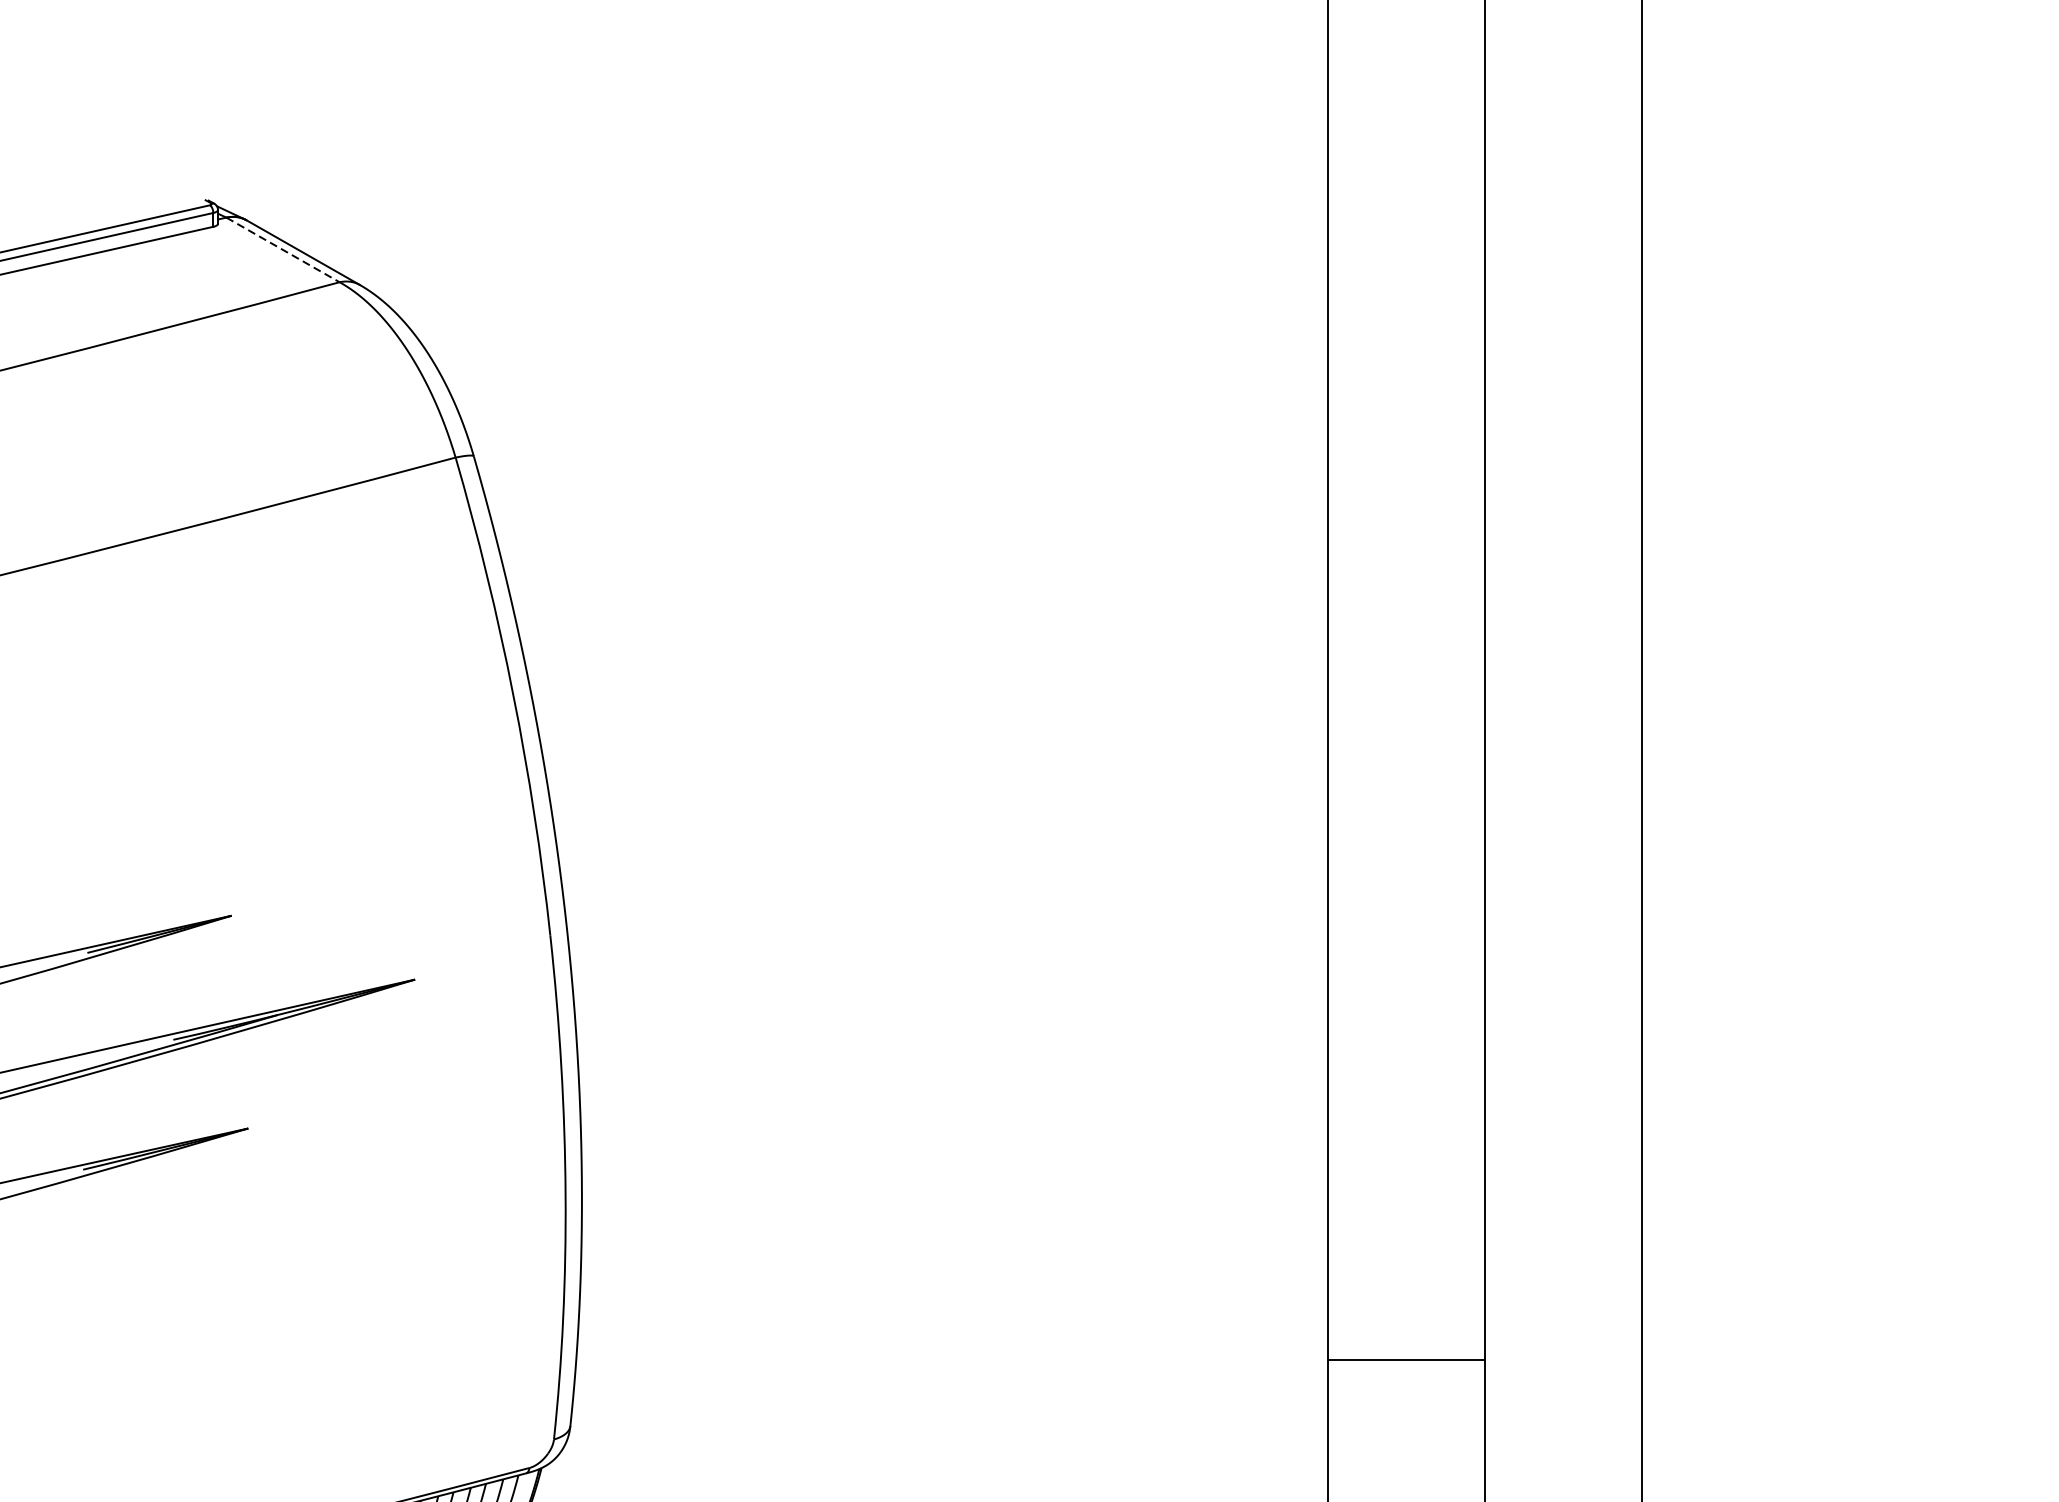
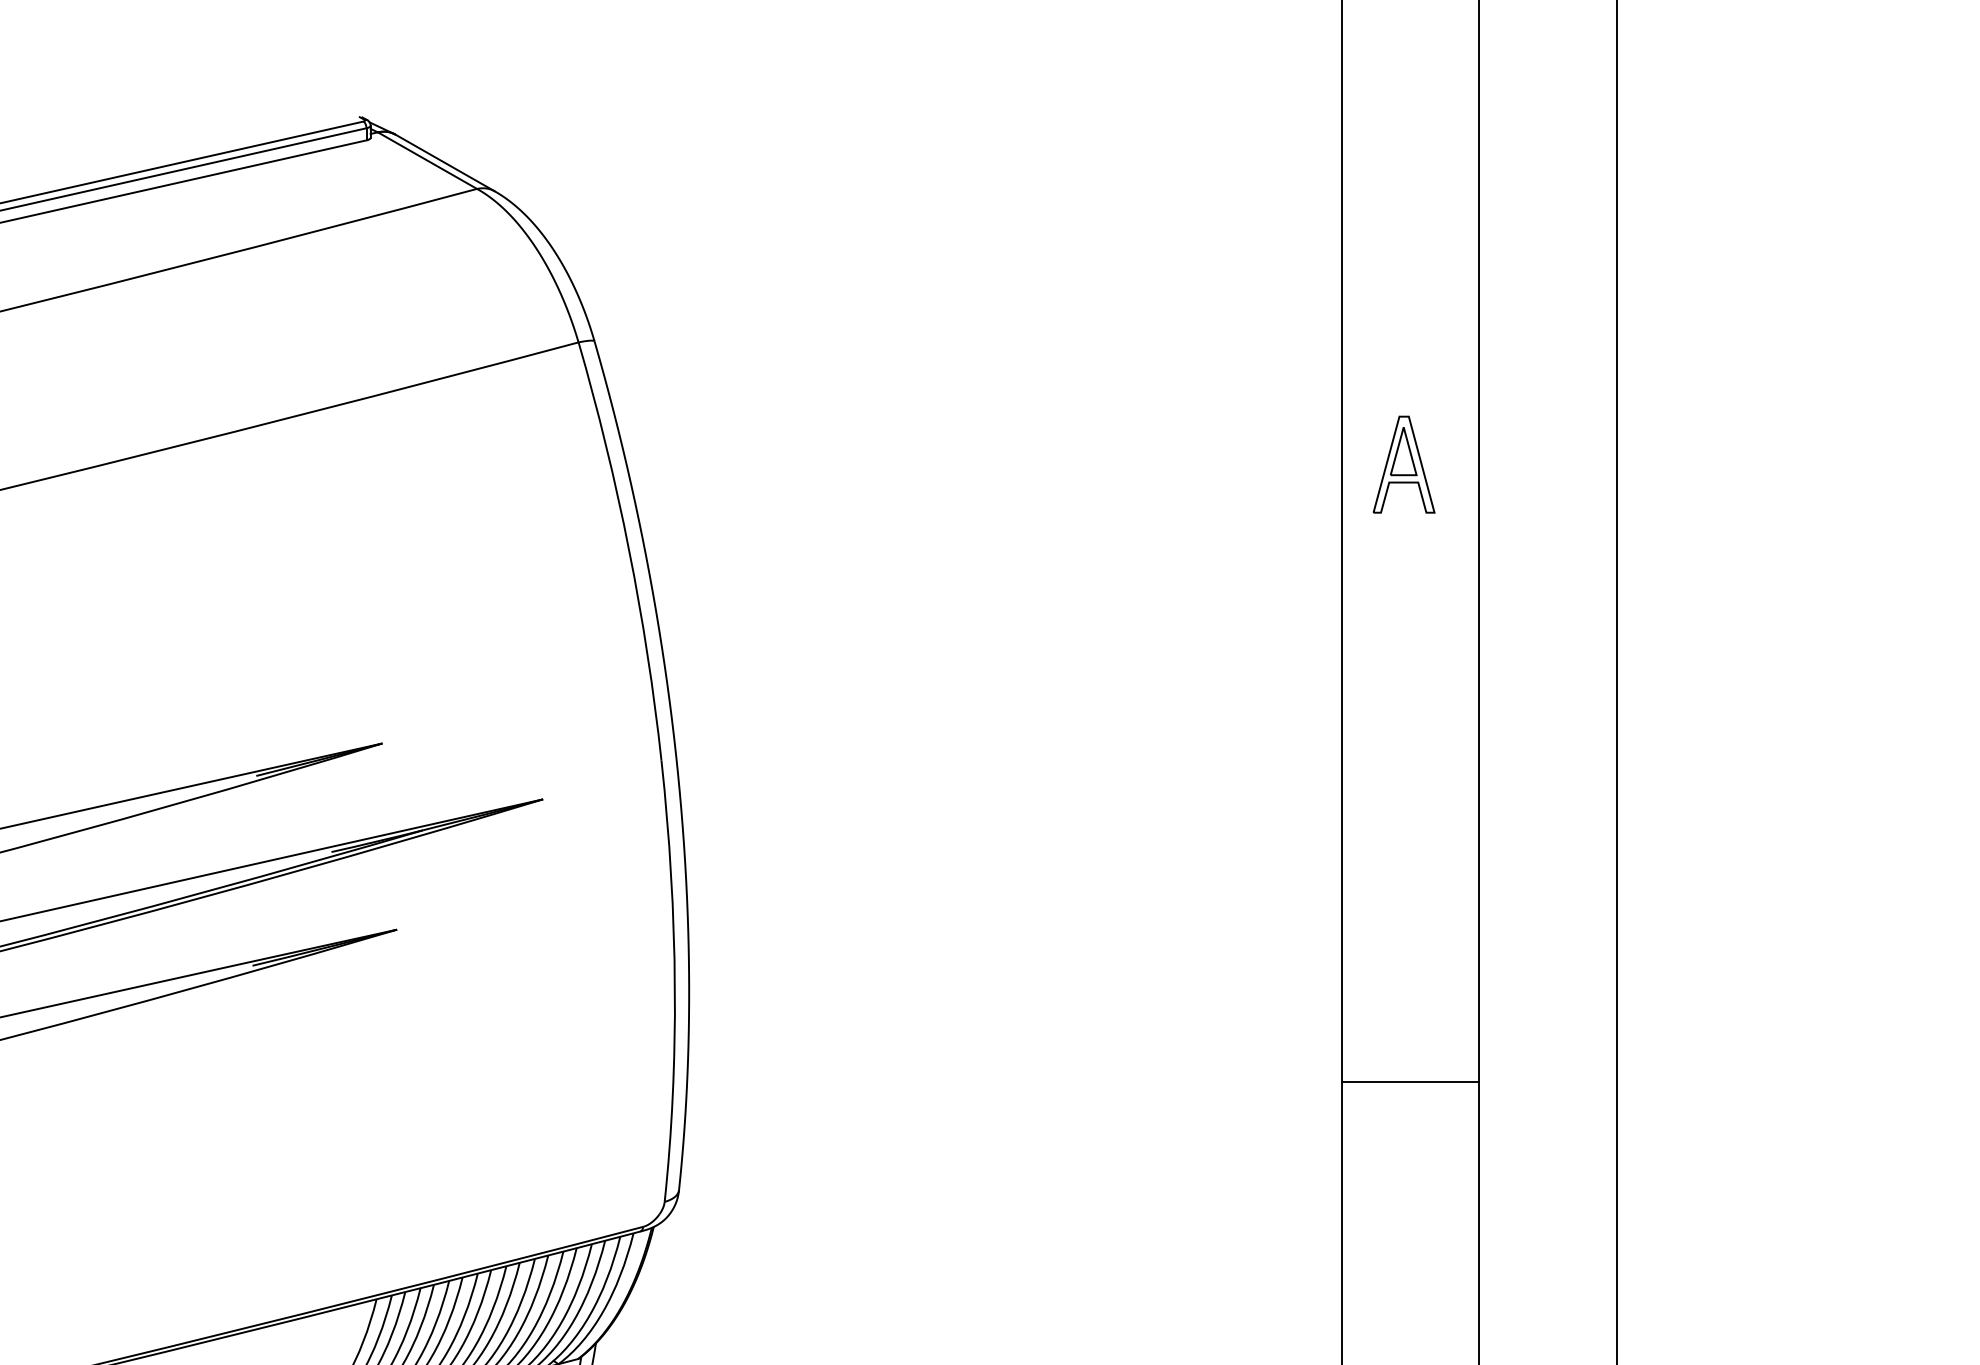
line: (283, 249) -> (427, 160), dashed -> solid
part: (1398, 597) -> (1403, 464), added
line: (1406, 1360) -> (1410, 1082), moved

